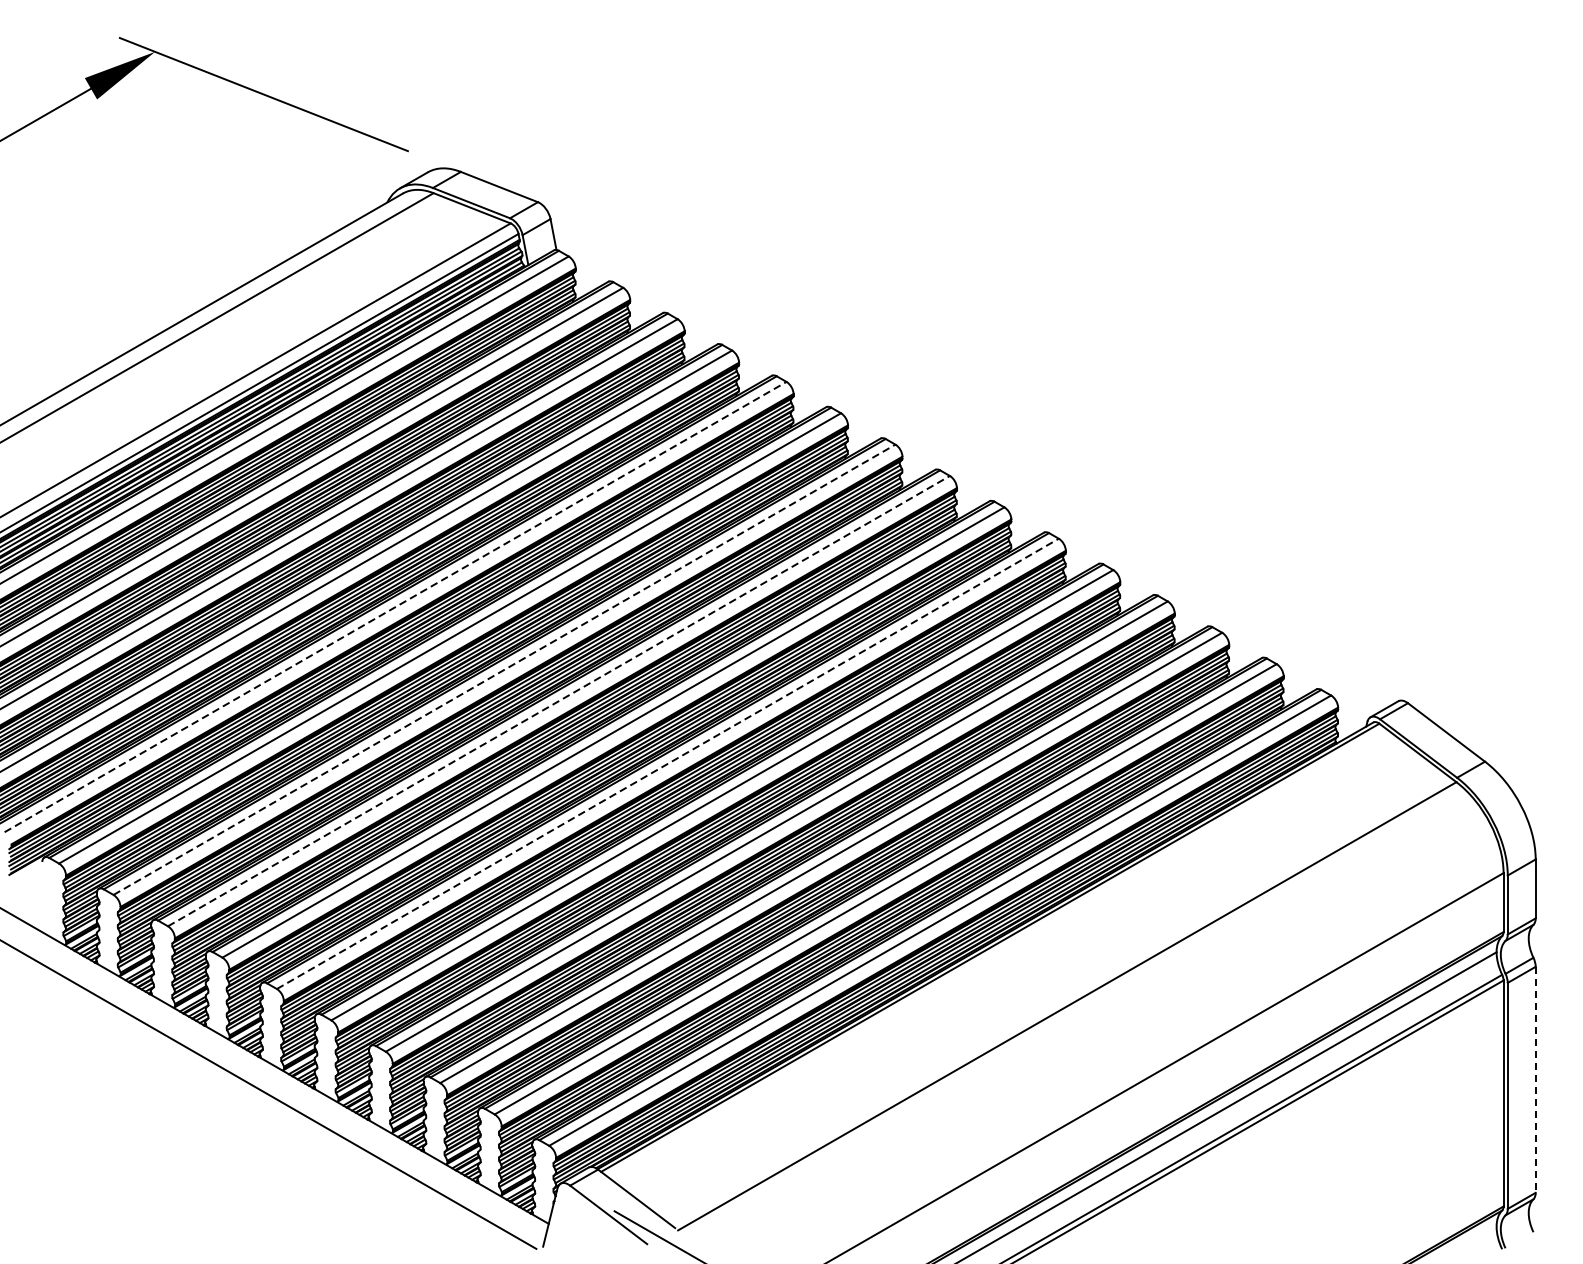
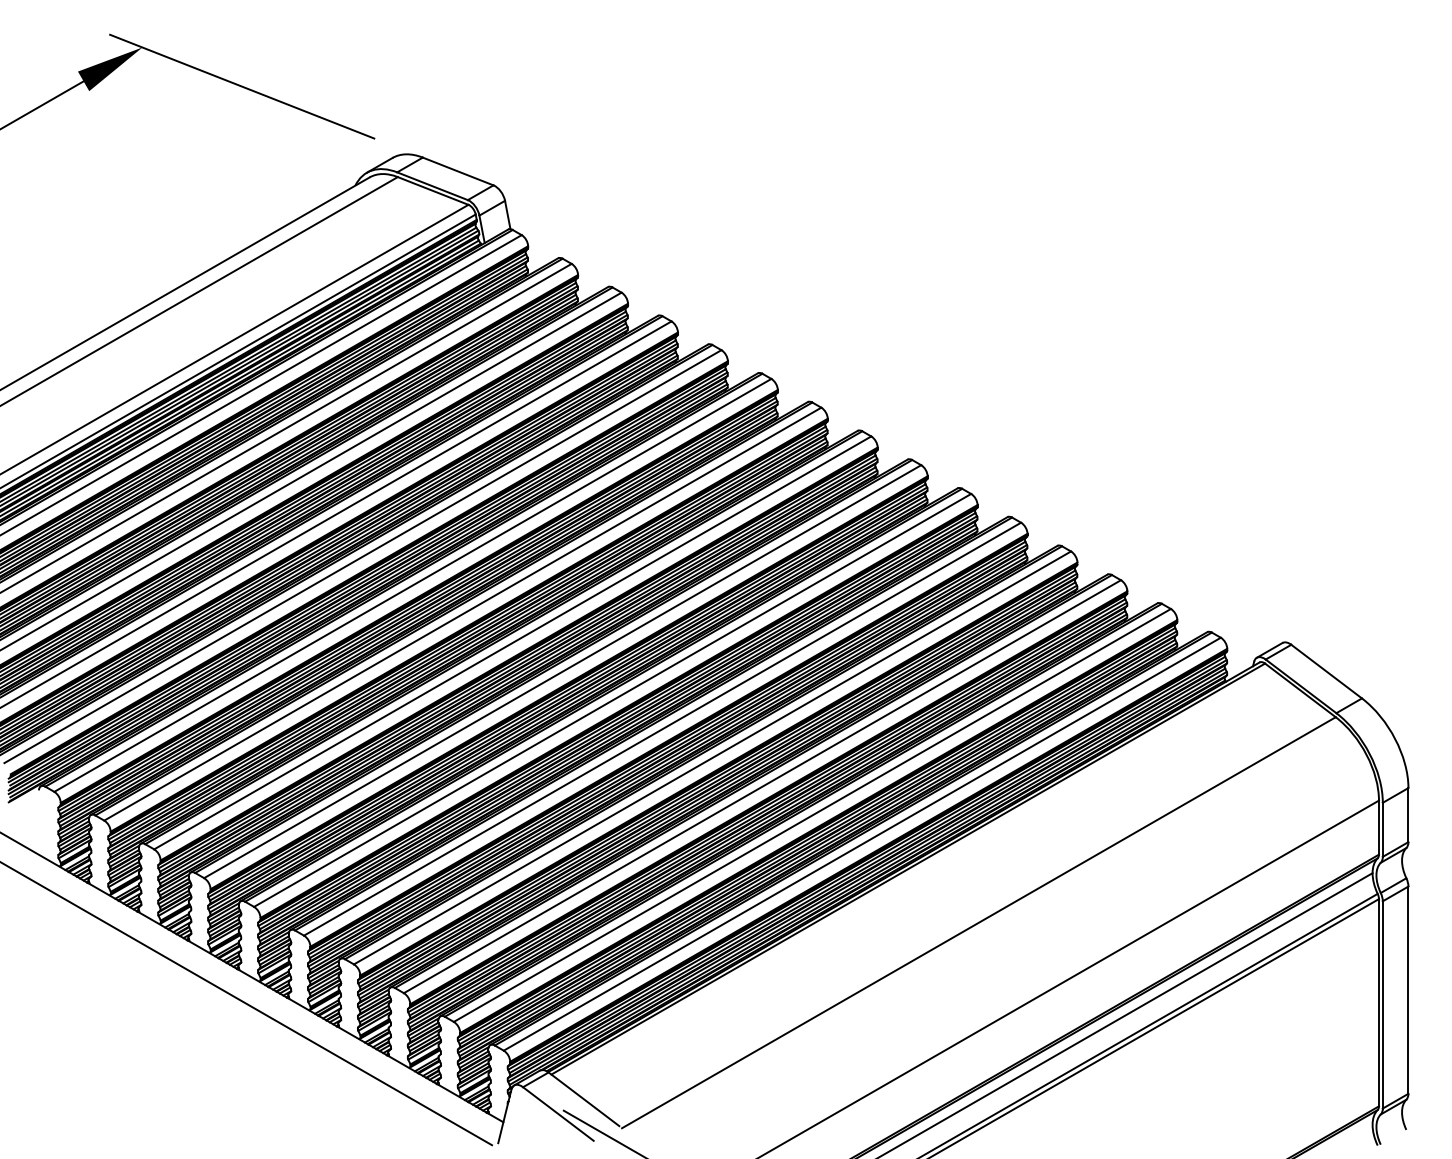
line: (395, 606) -> (362, 556), dashed -> solid
line: (504, 670) -> (462, 614), dashed -> solid
line: (558, 700) -> (512, 642), dashed -> solid
line: (667, 763) -> (612, 700), dashed -> solid
line: (1535, 1080) -> (1408, 990), dashed -> solid

